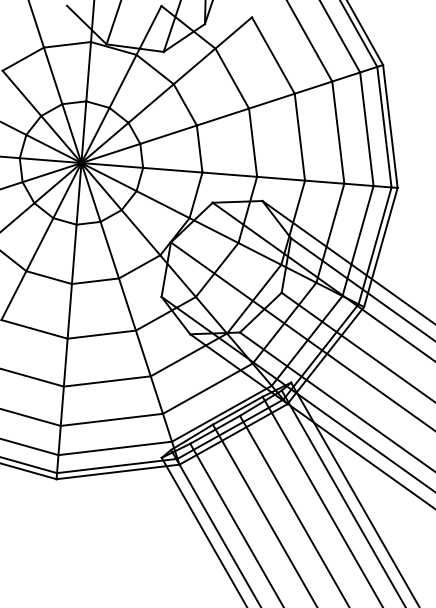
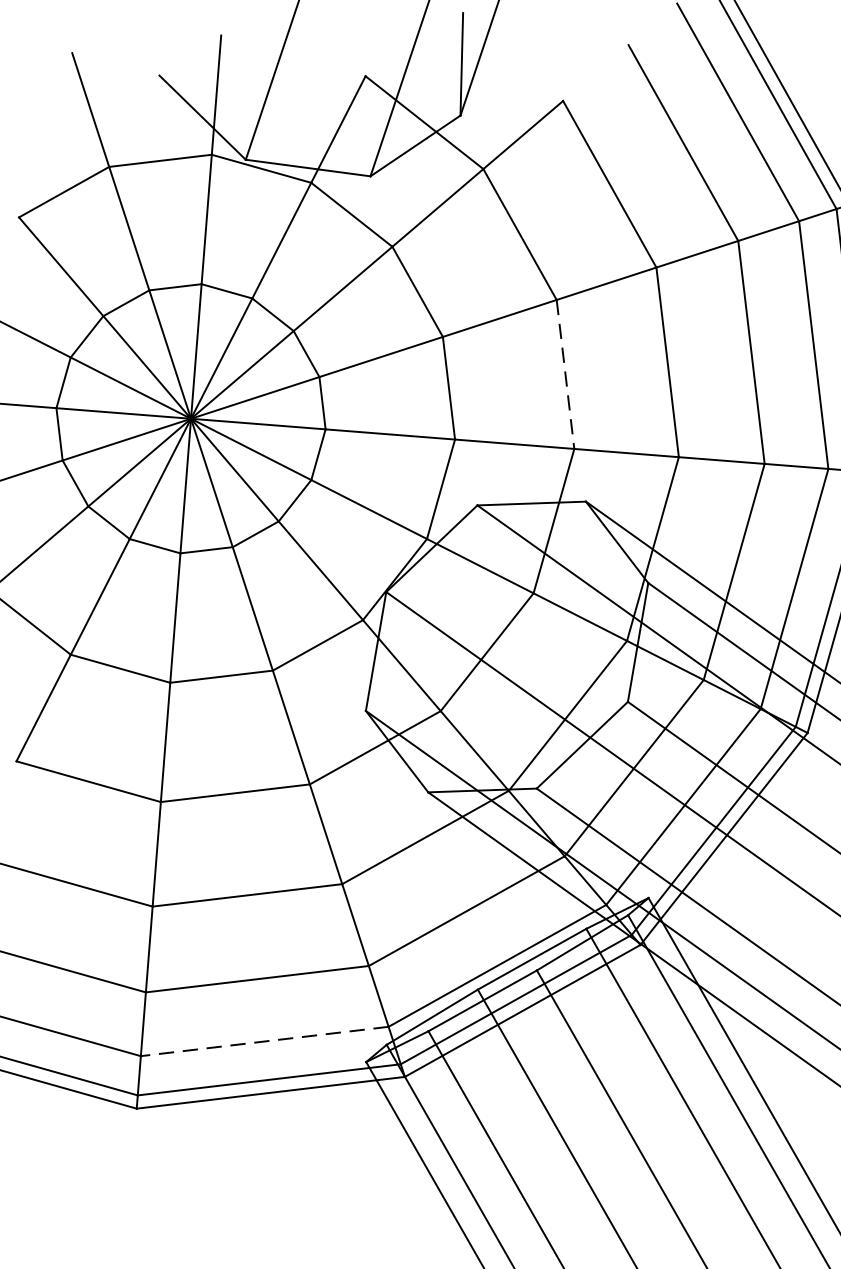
line: (253, 143) -> (566, 376), solid -> dashed
line: (114, 448) -> (263, 1041), solid -> dashed

